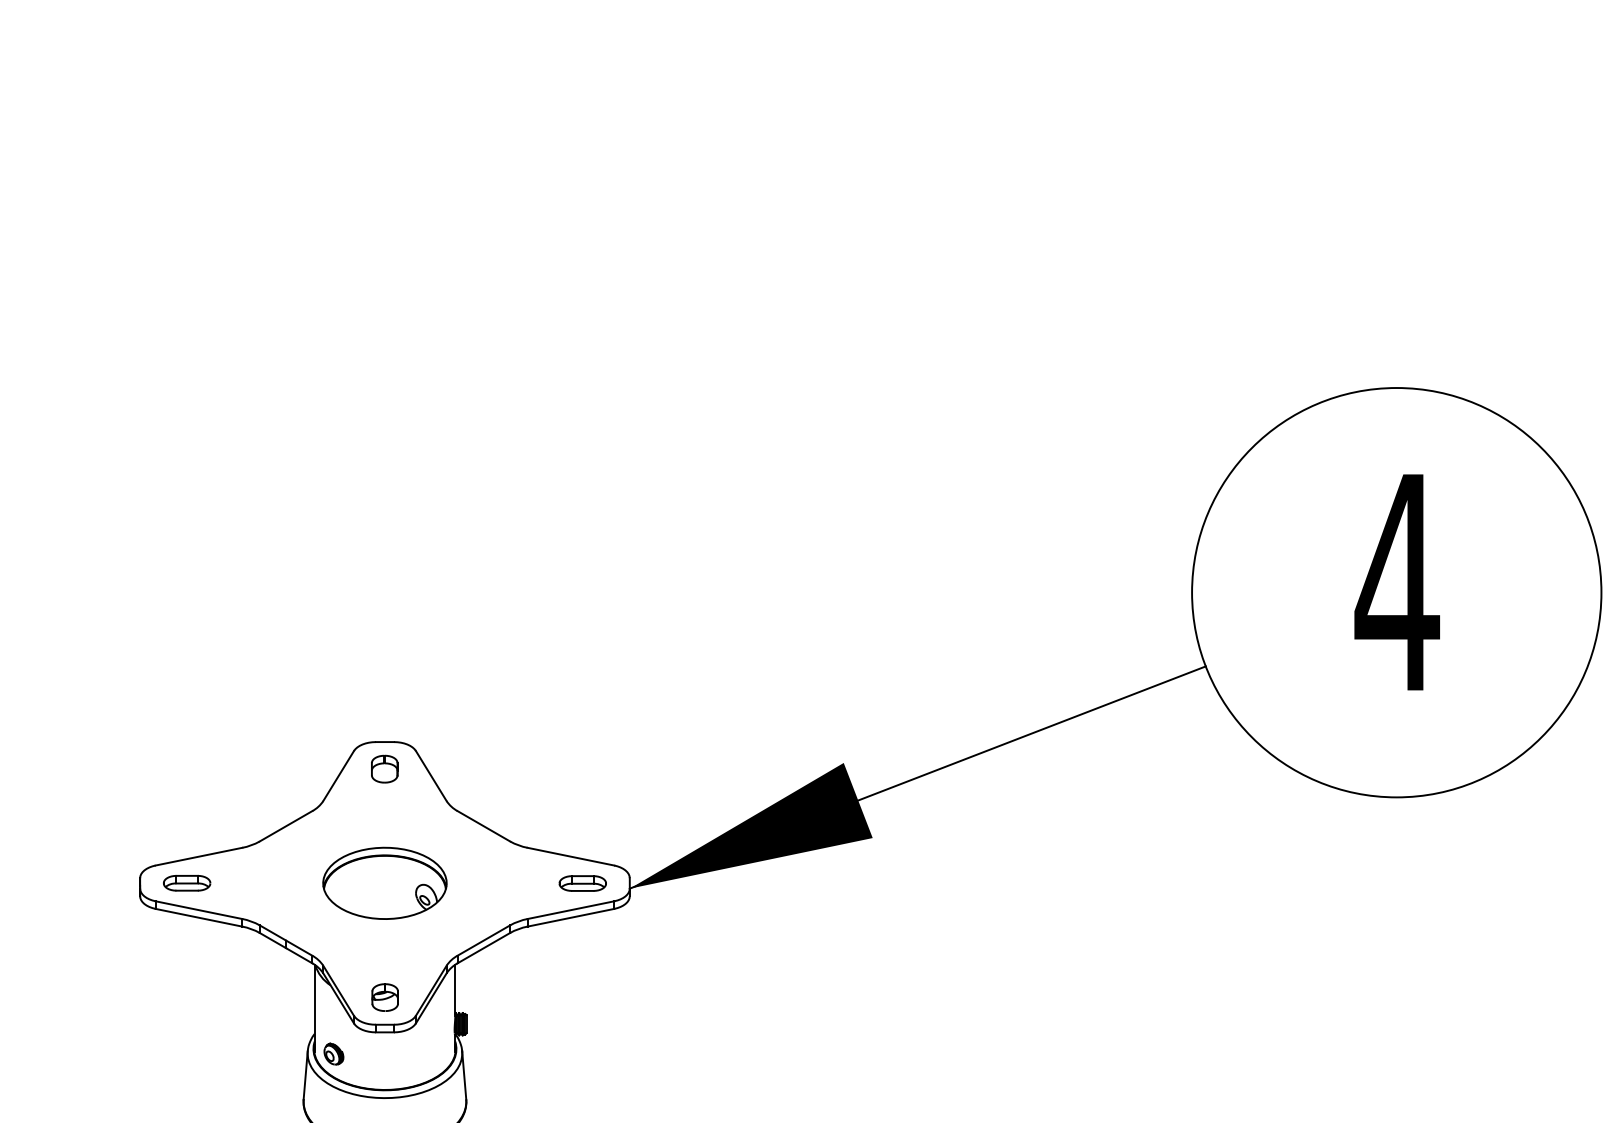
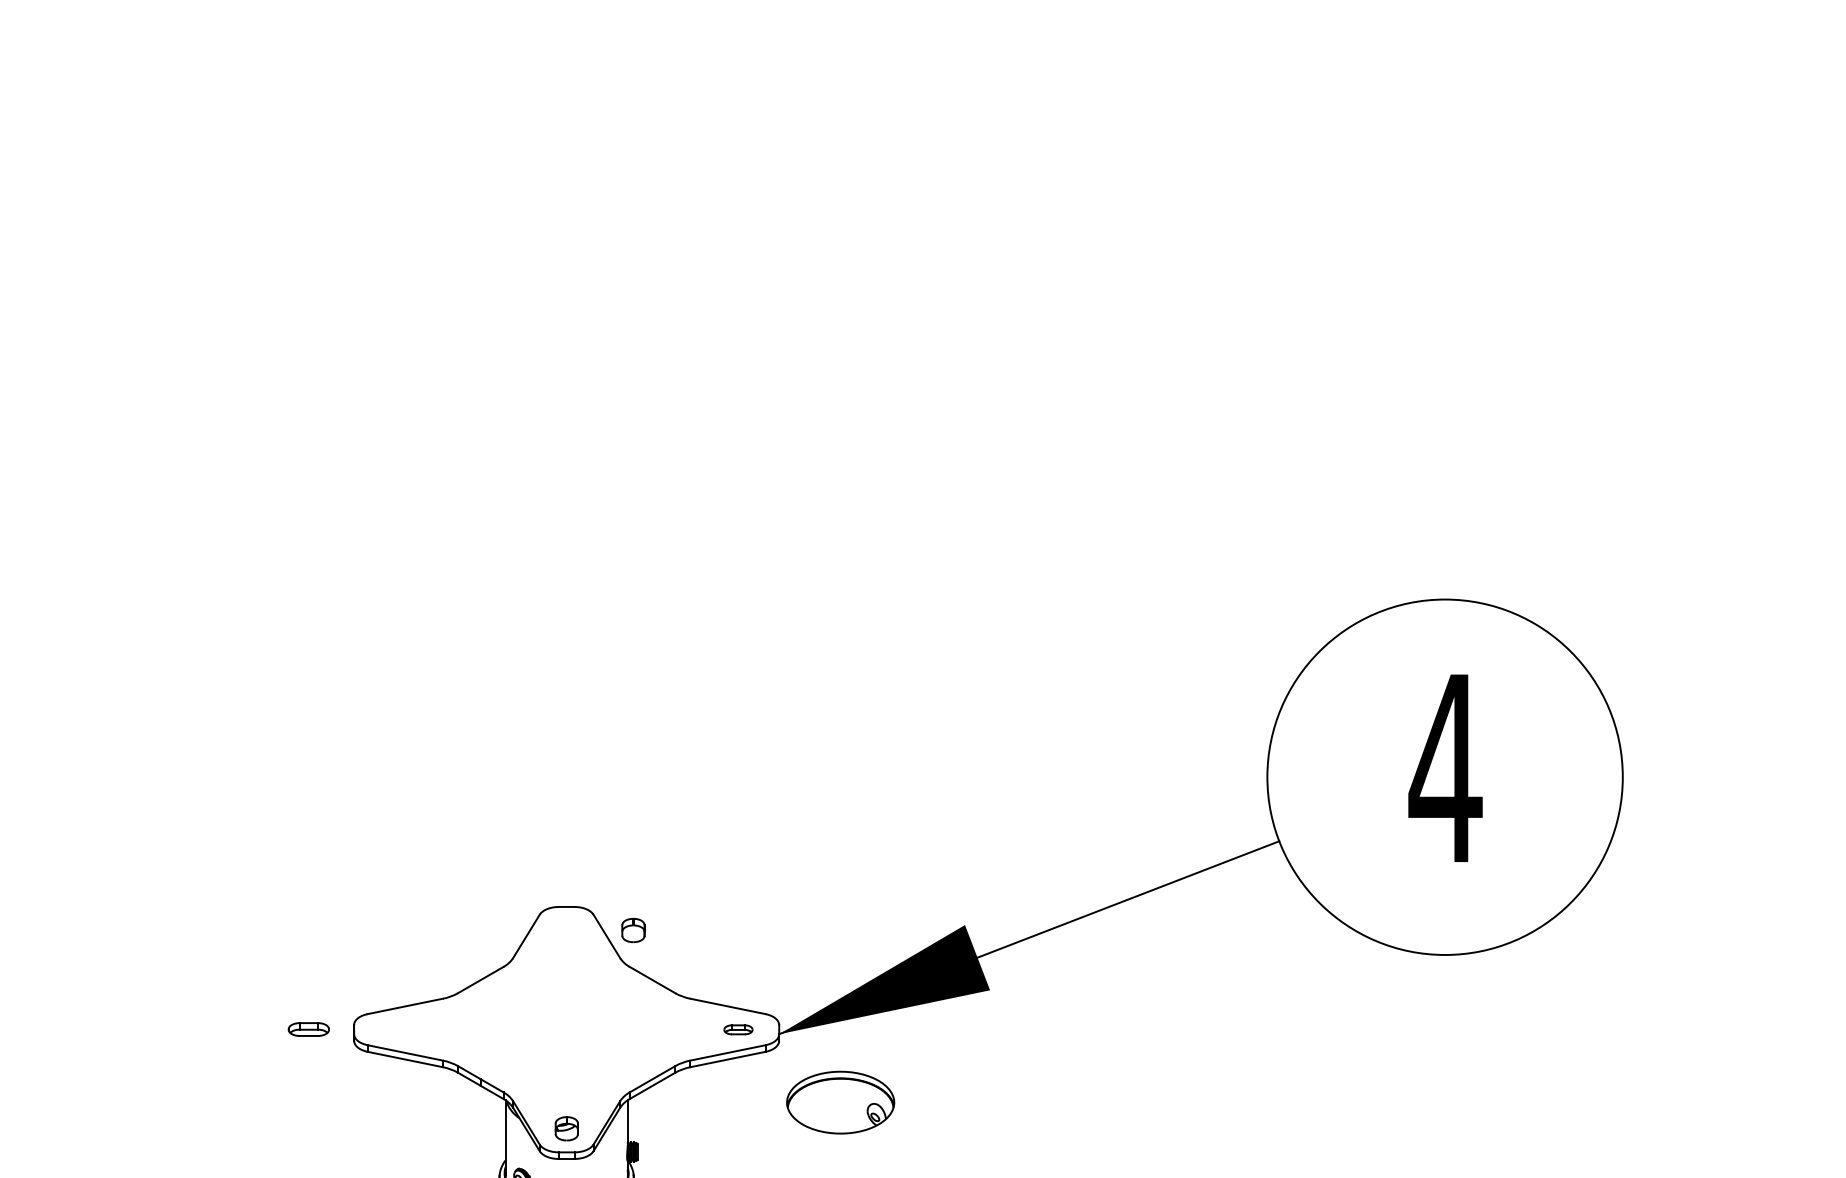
part: (384, 769) -> (633, 930), moved
part: (186, 883) -> (308, 1029), moved
part: (384, 883) -> (840, 1102), moved
part: (582, 883) -> (738, 1029), size x0.7

